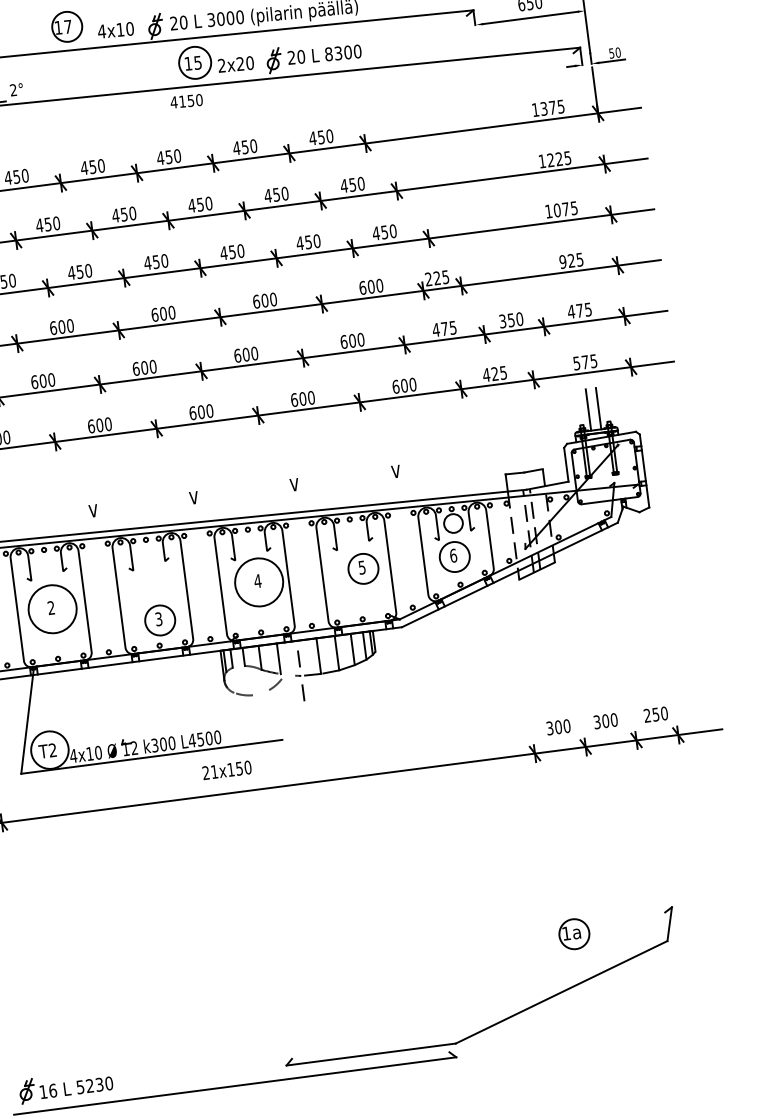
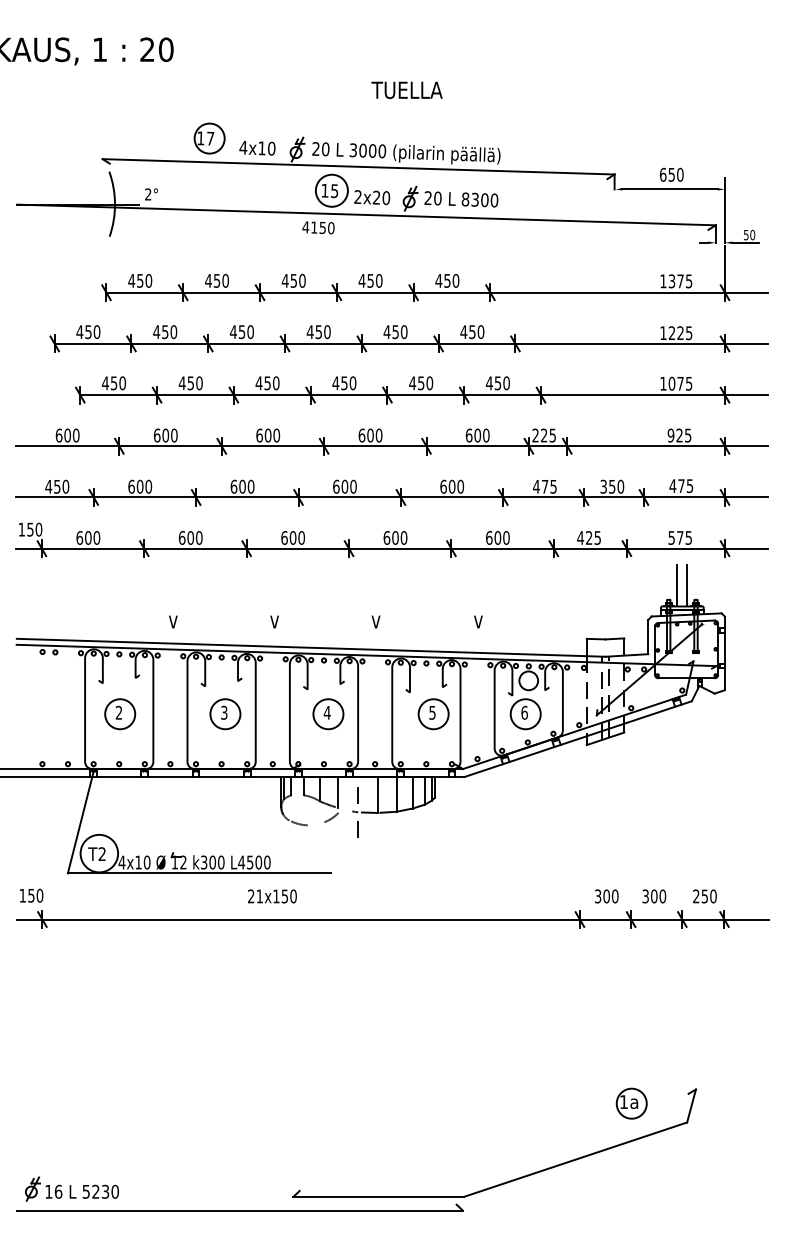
circle: (259, 582) -> (328, 714), size x0.62
circle: (52, 609) -> (120, 714), size x0.62
part: (160, 620) -> (225, 714), moved
part: (574, 934) -> (631, 1103), moved

